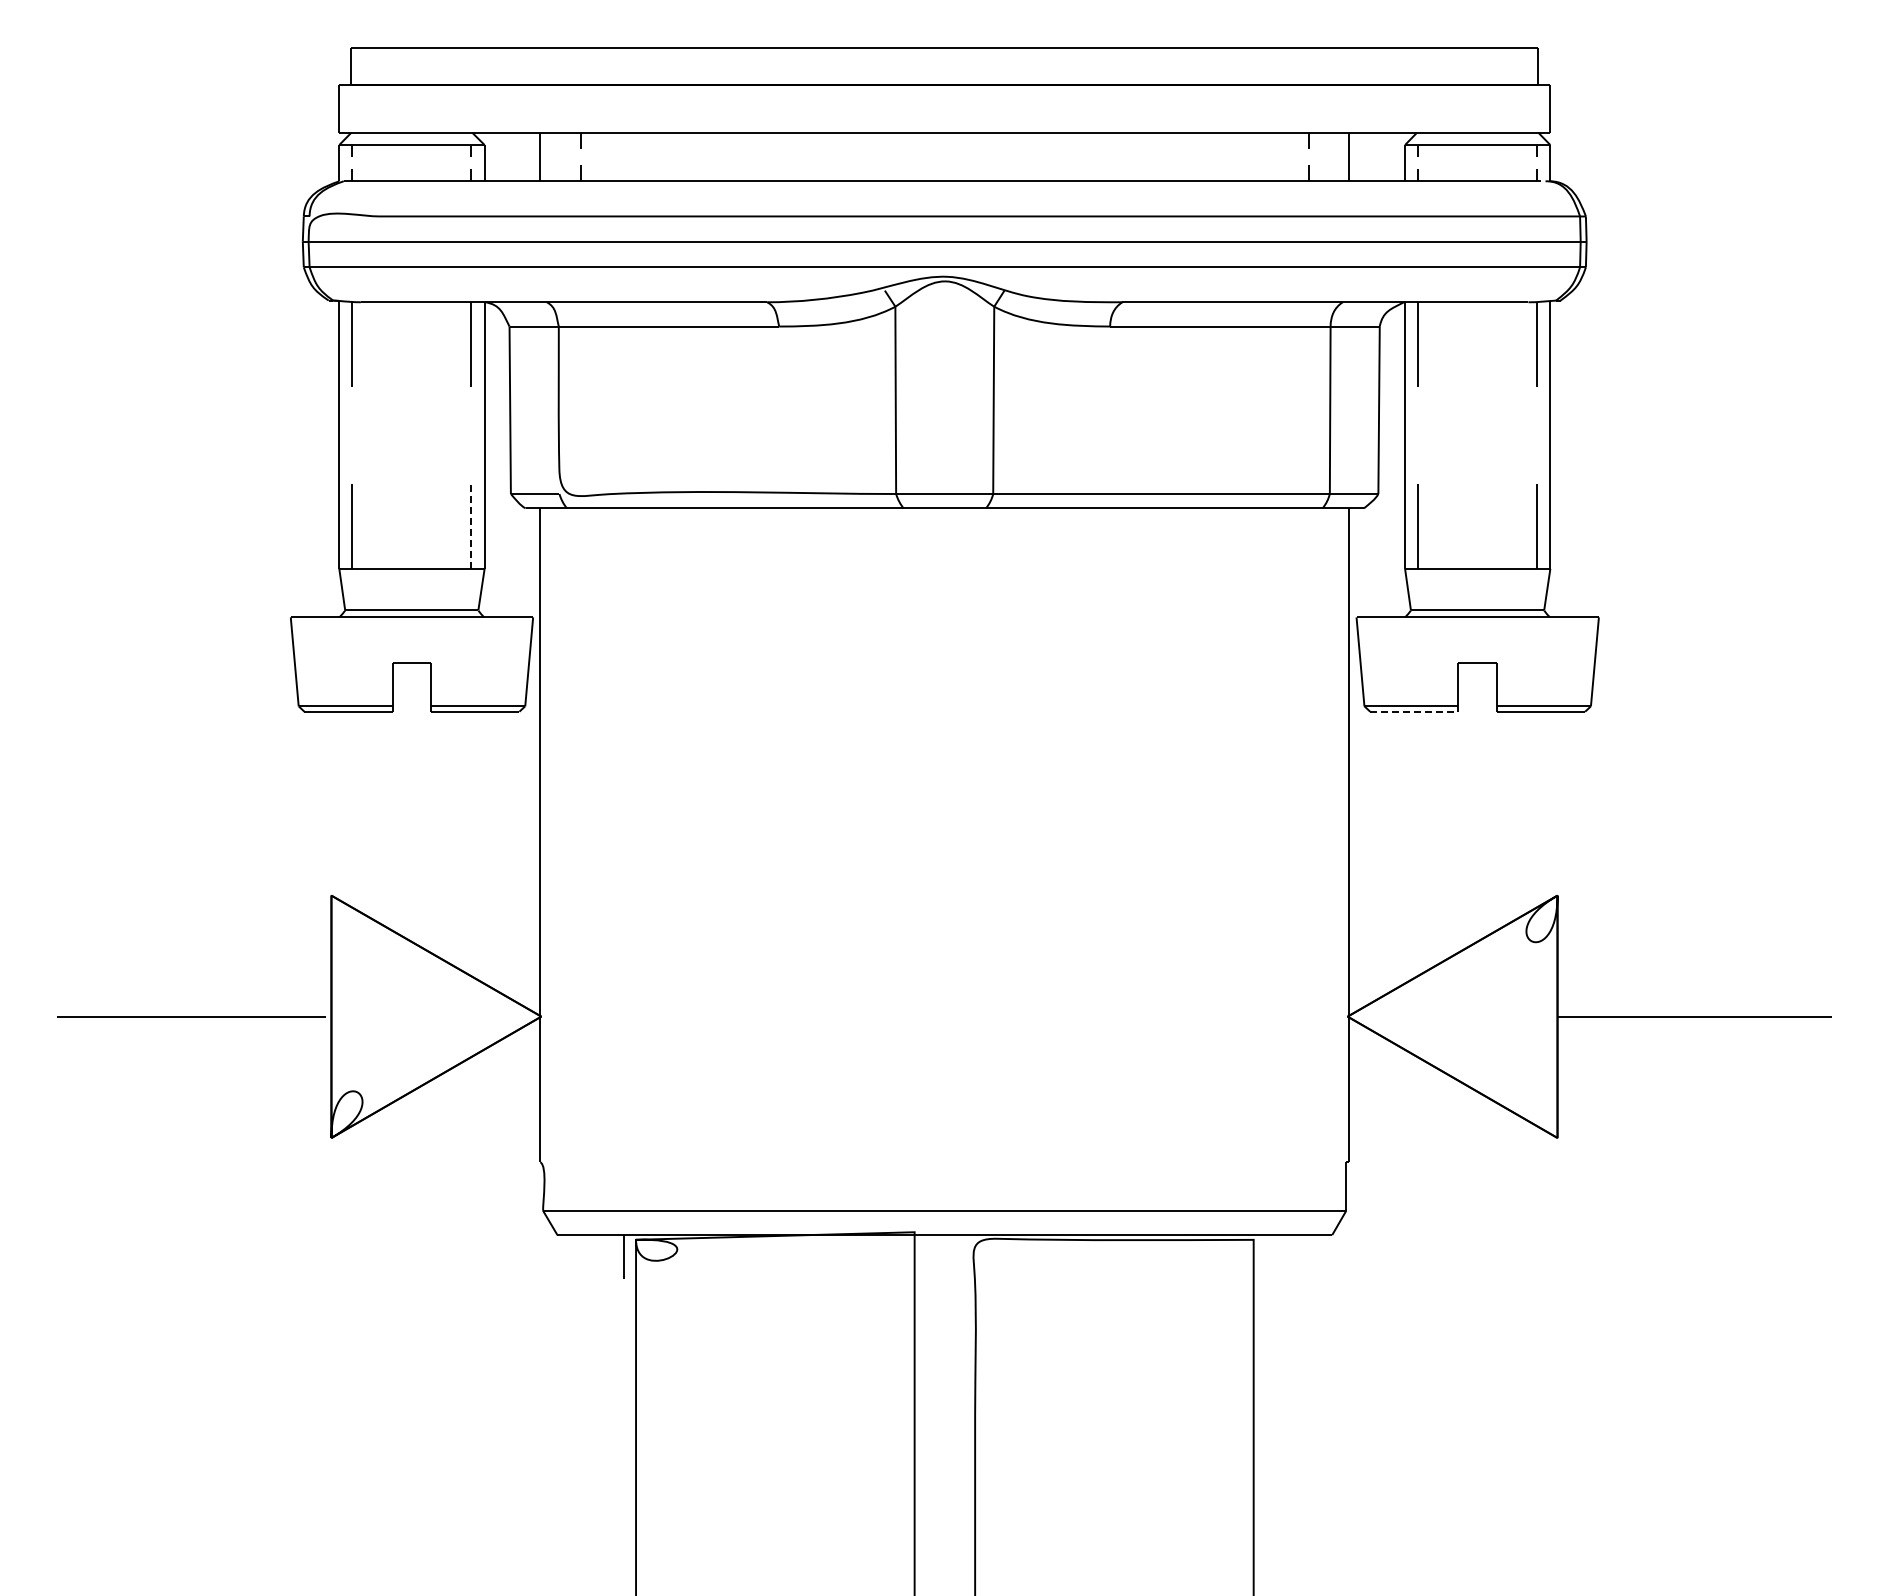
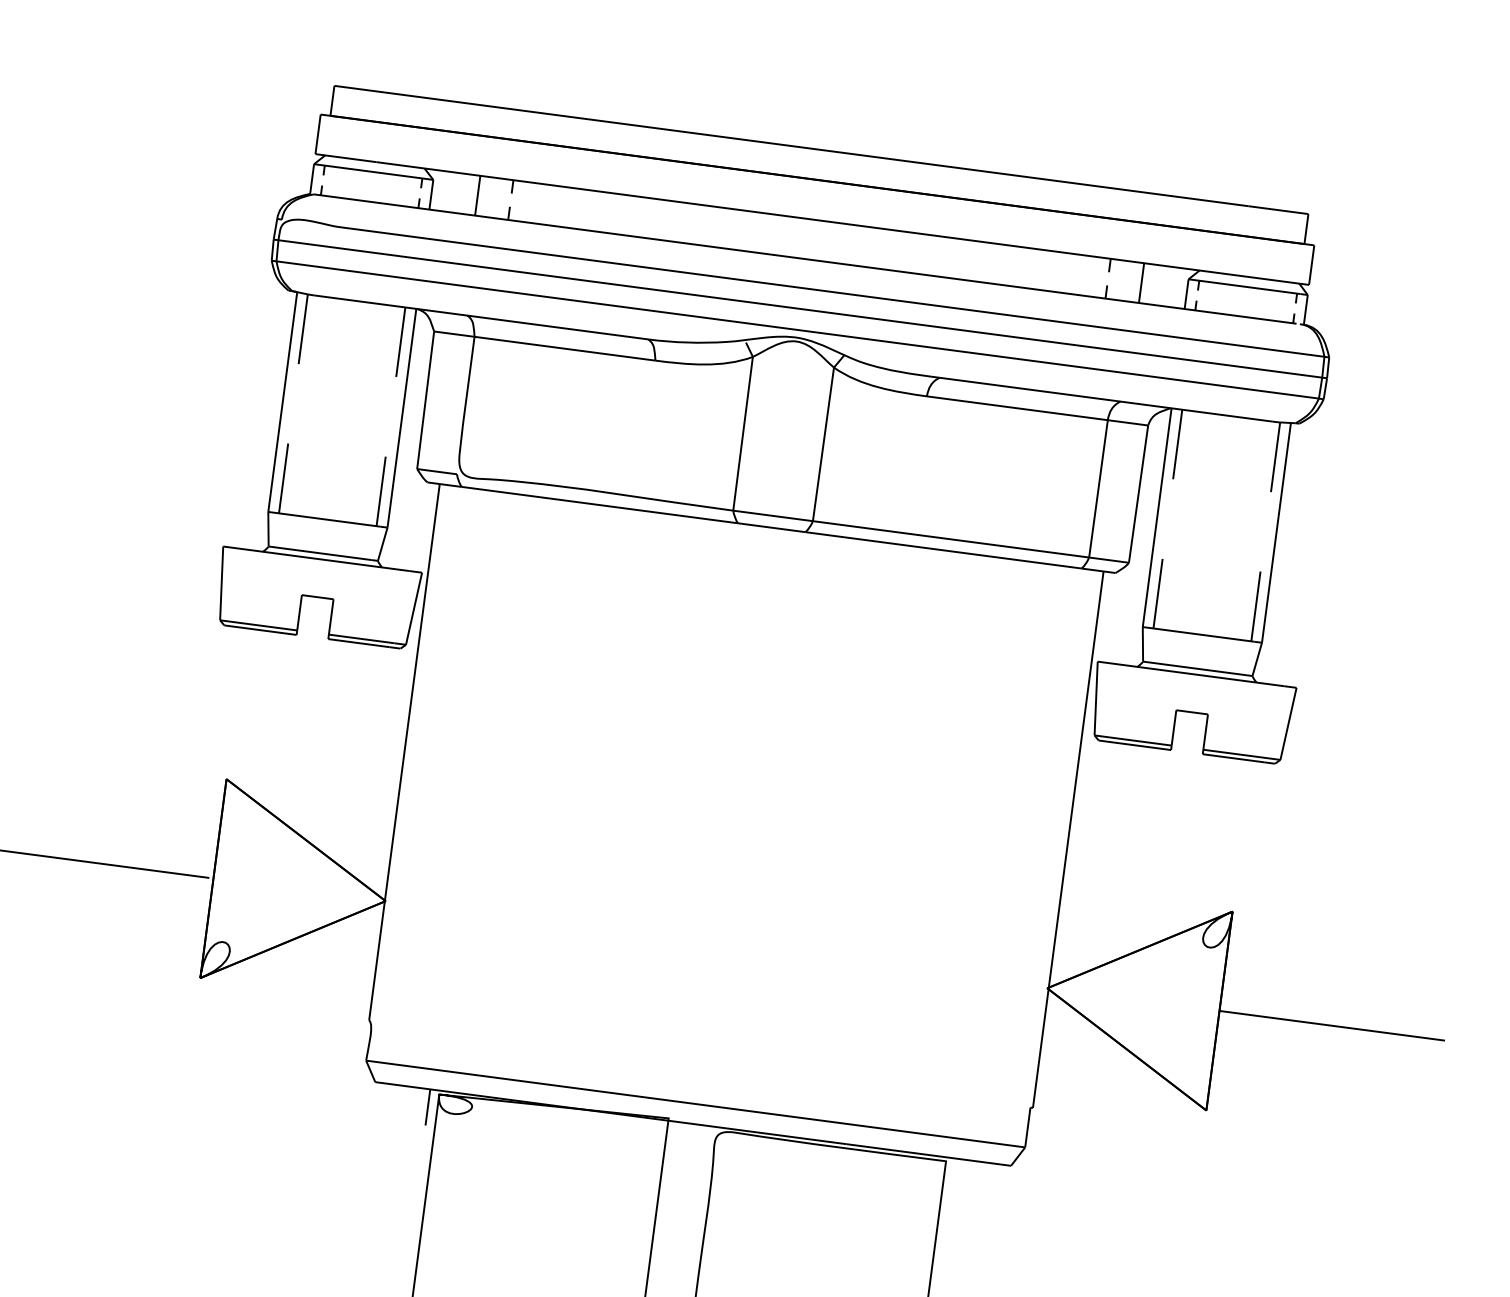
line: (471, 525) -> (381, 490), dashed -> solid
line: (1414, 711) -> (1135, 745), dashed -> solid

